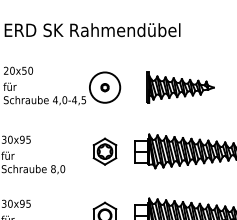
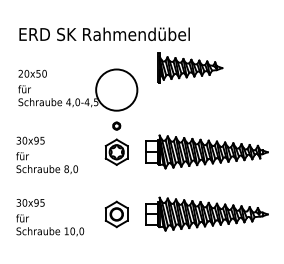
circle: (104, 87) -> (116, 89), size x1.4
part: (104, 87) -> (116, 125), moved
part: (181, 87) -> (190, 67), moved

